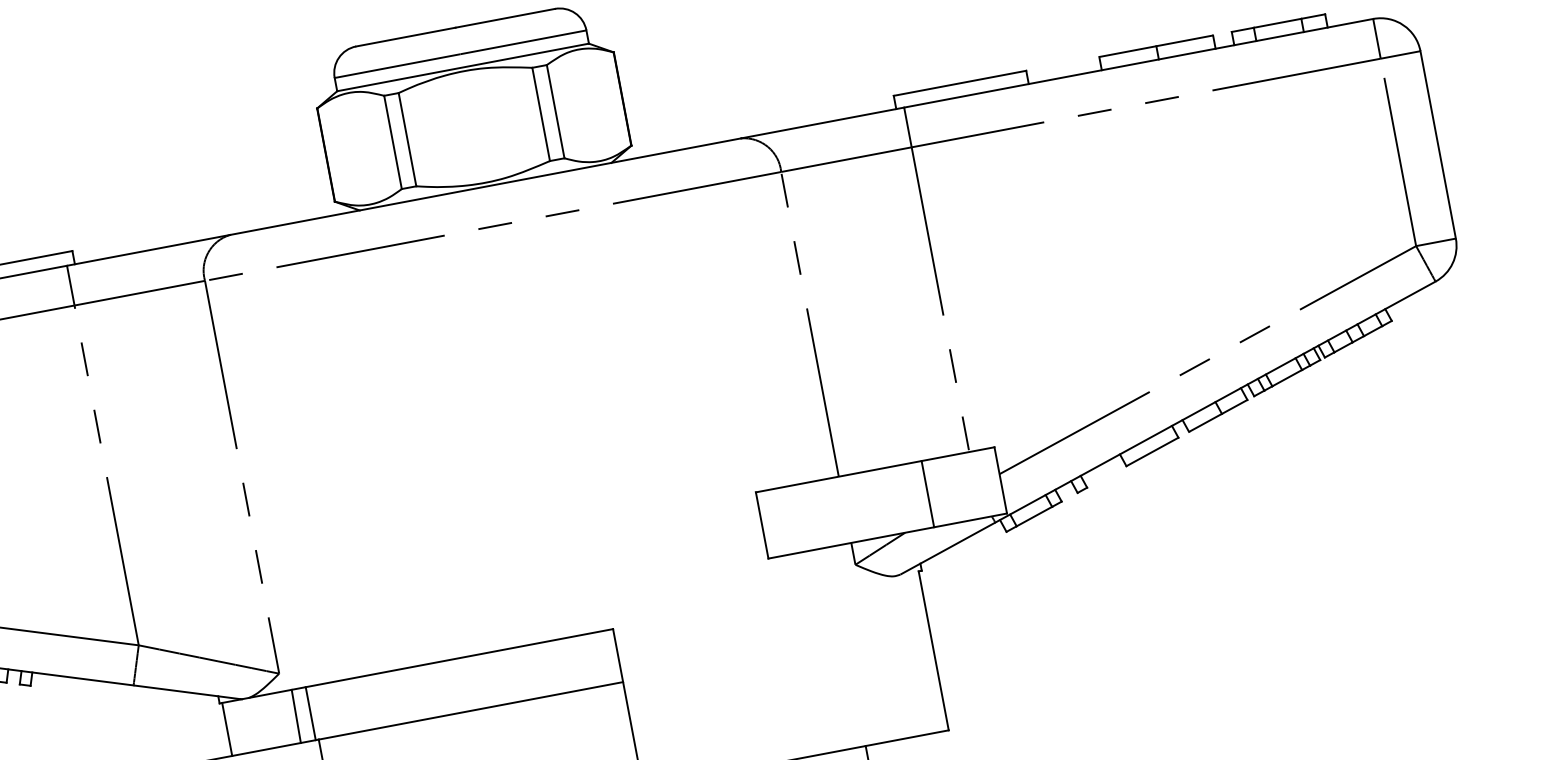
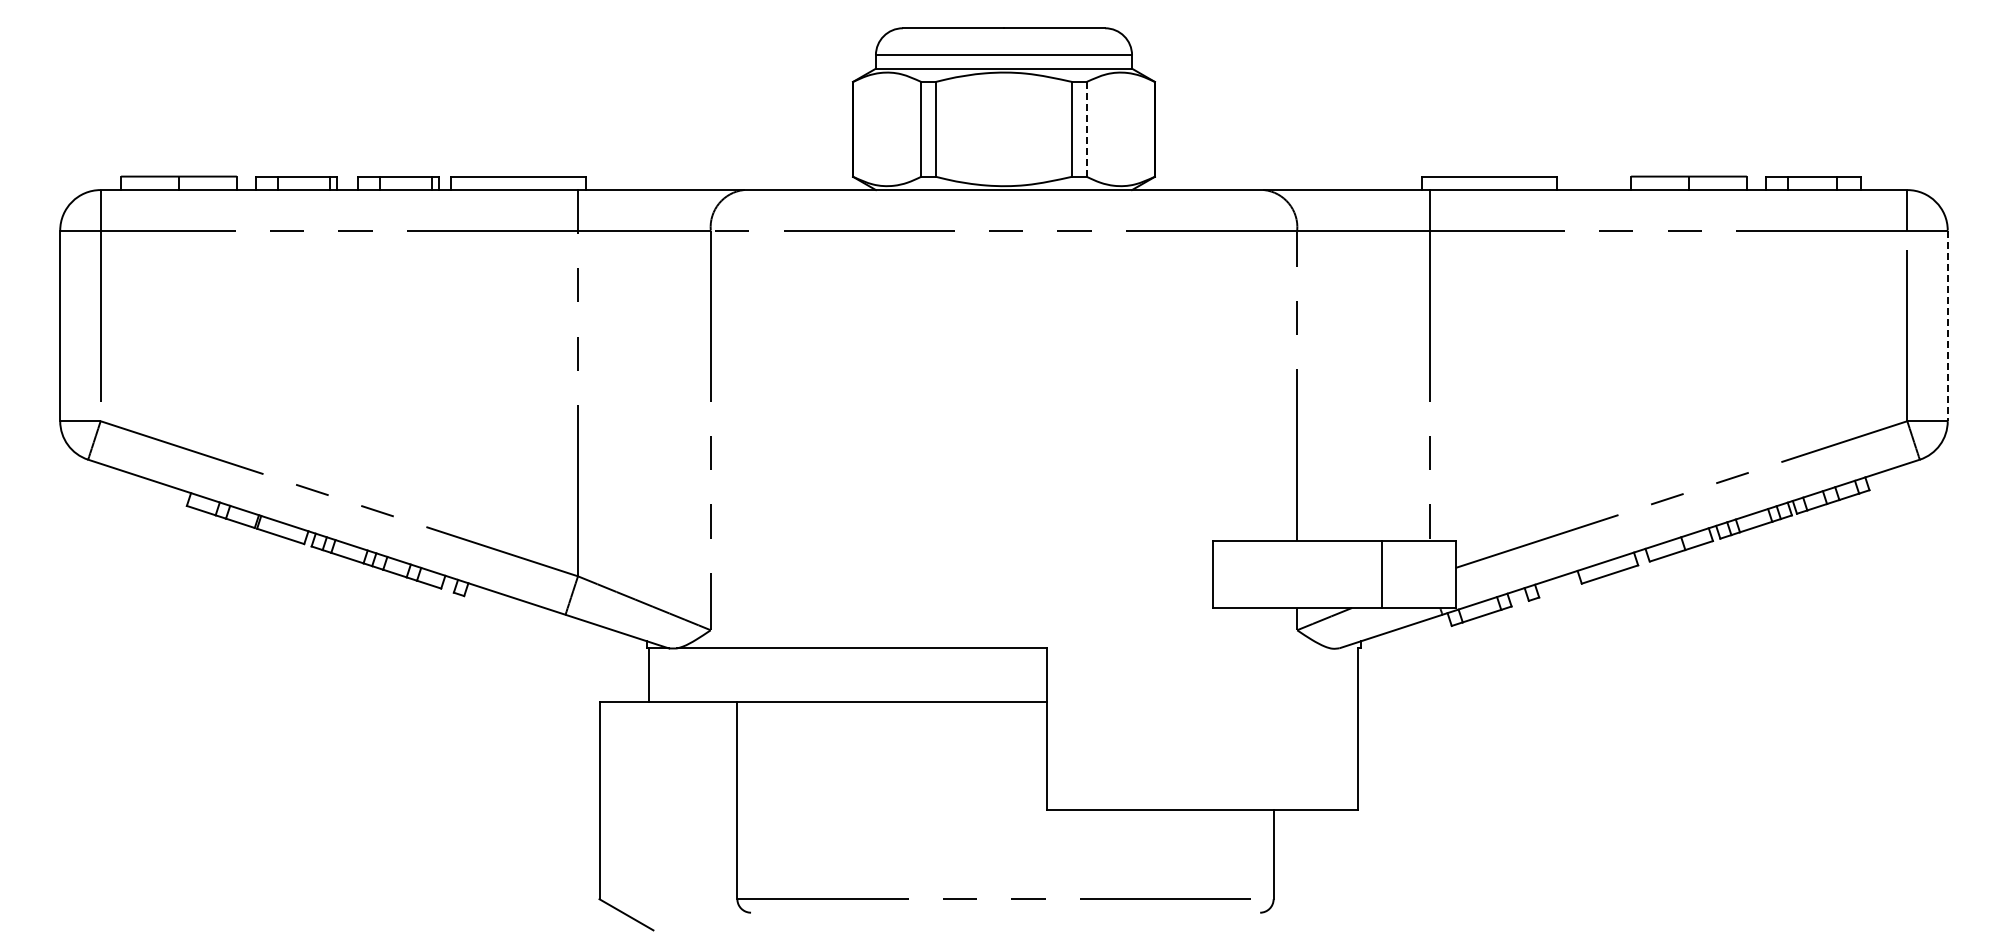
line: (555, 110) -> (1086, 128), solid -> dashed
line: (1438, 145) -> (1947, 326), solid -> dashed
line: (310, 713) -> (734, 675), removed
line: (296, 716) -> (719, 675), removed

